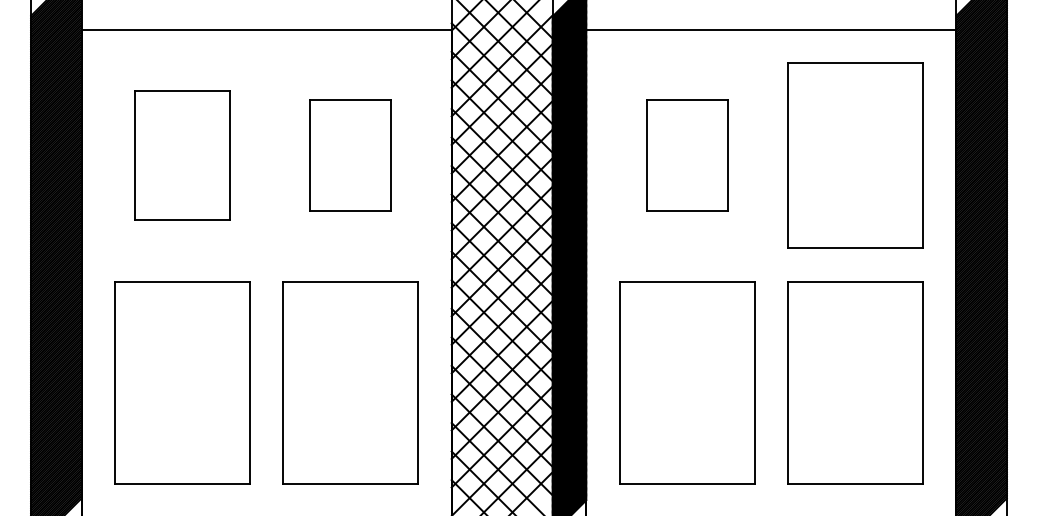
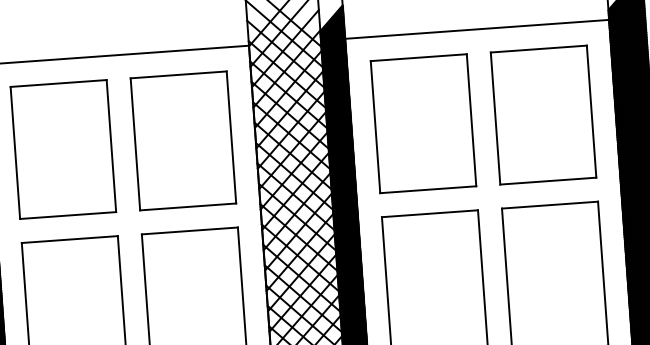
part: (182, 155) -> (63, 149), size x1.43
part: (350, 155) -> (183, 140), size x1.67
part: (687, 155) -> (423, 123), size x1.67

